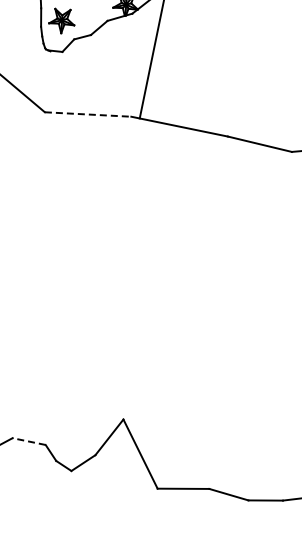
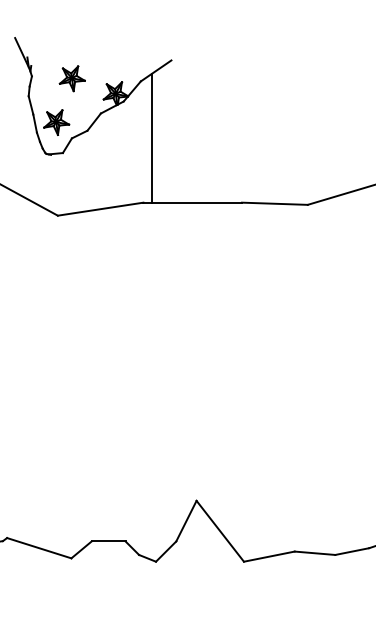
line: (88, 114) -> (101, 209), dashed -> solid
line: (28, 441) -> (108, 541), dashed -> solid

